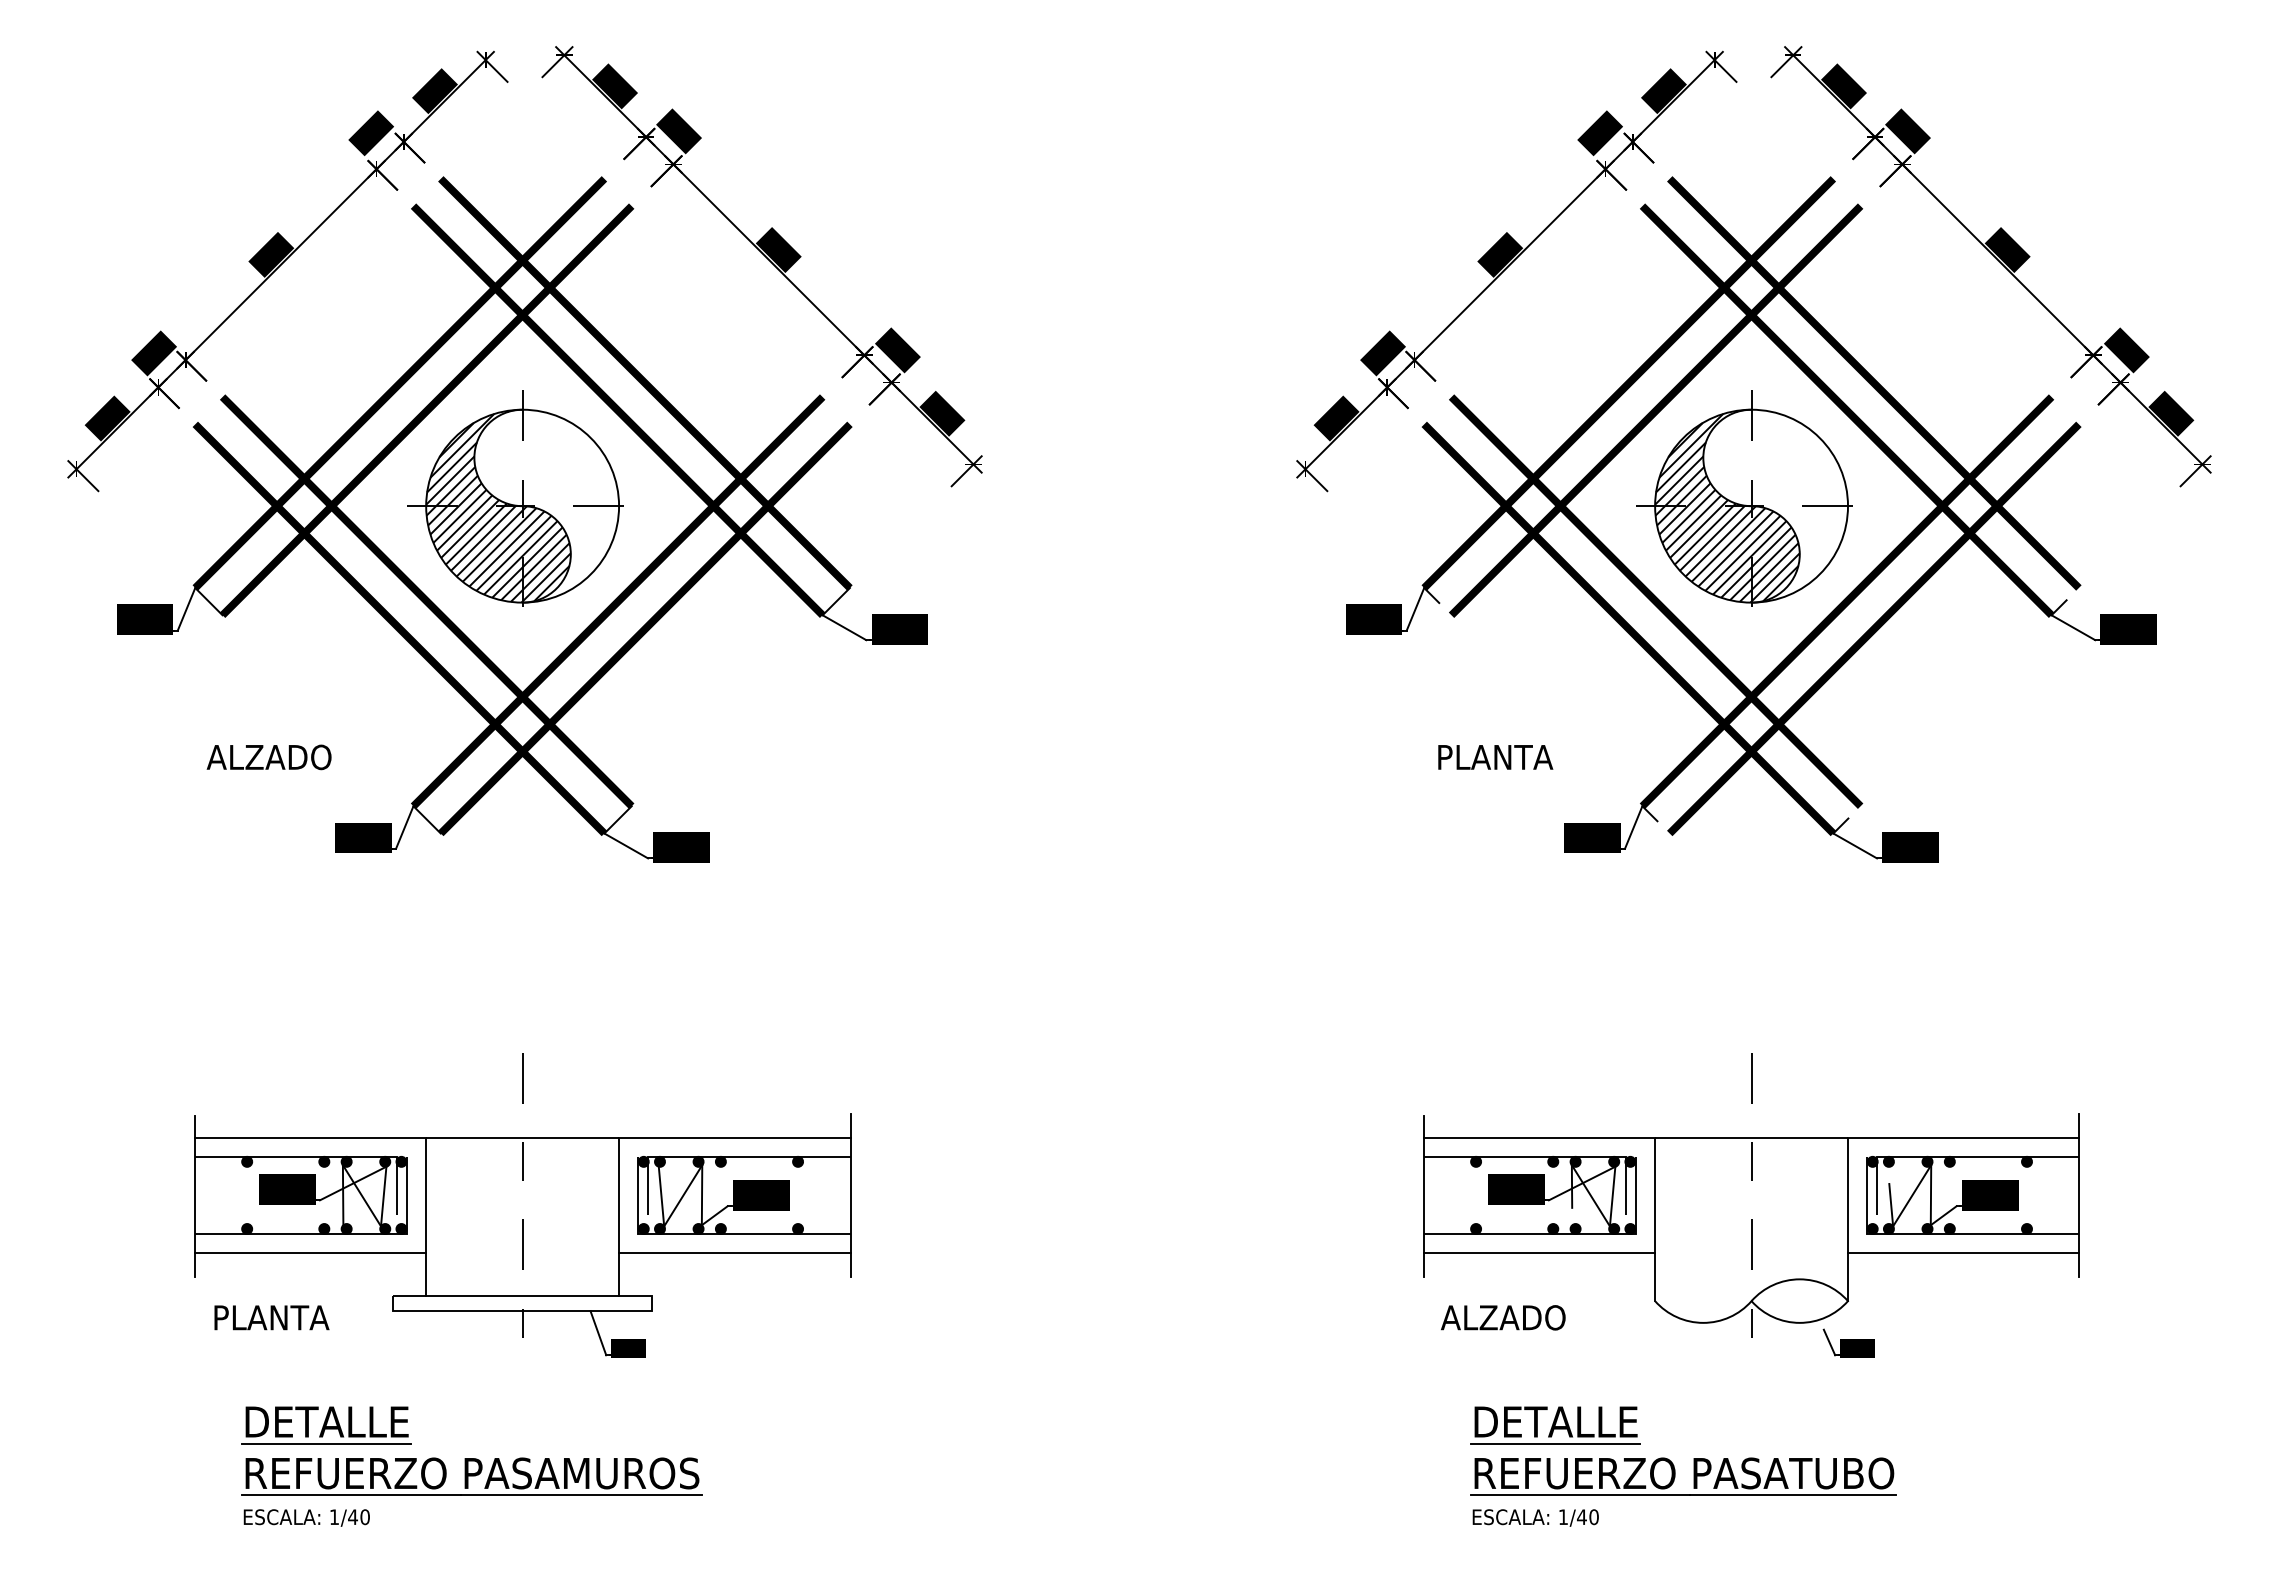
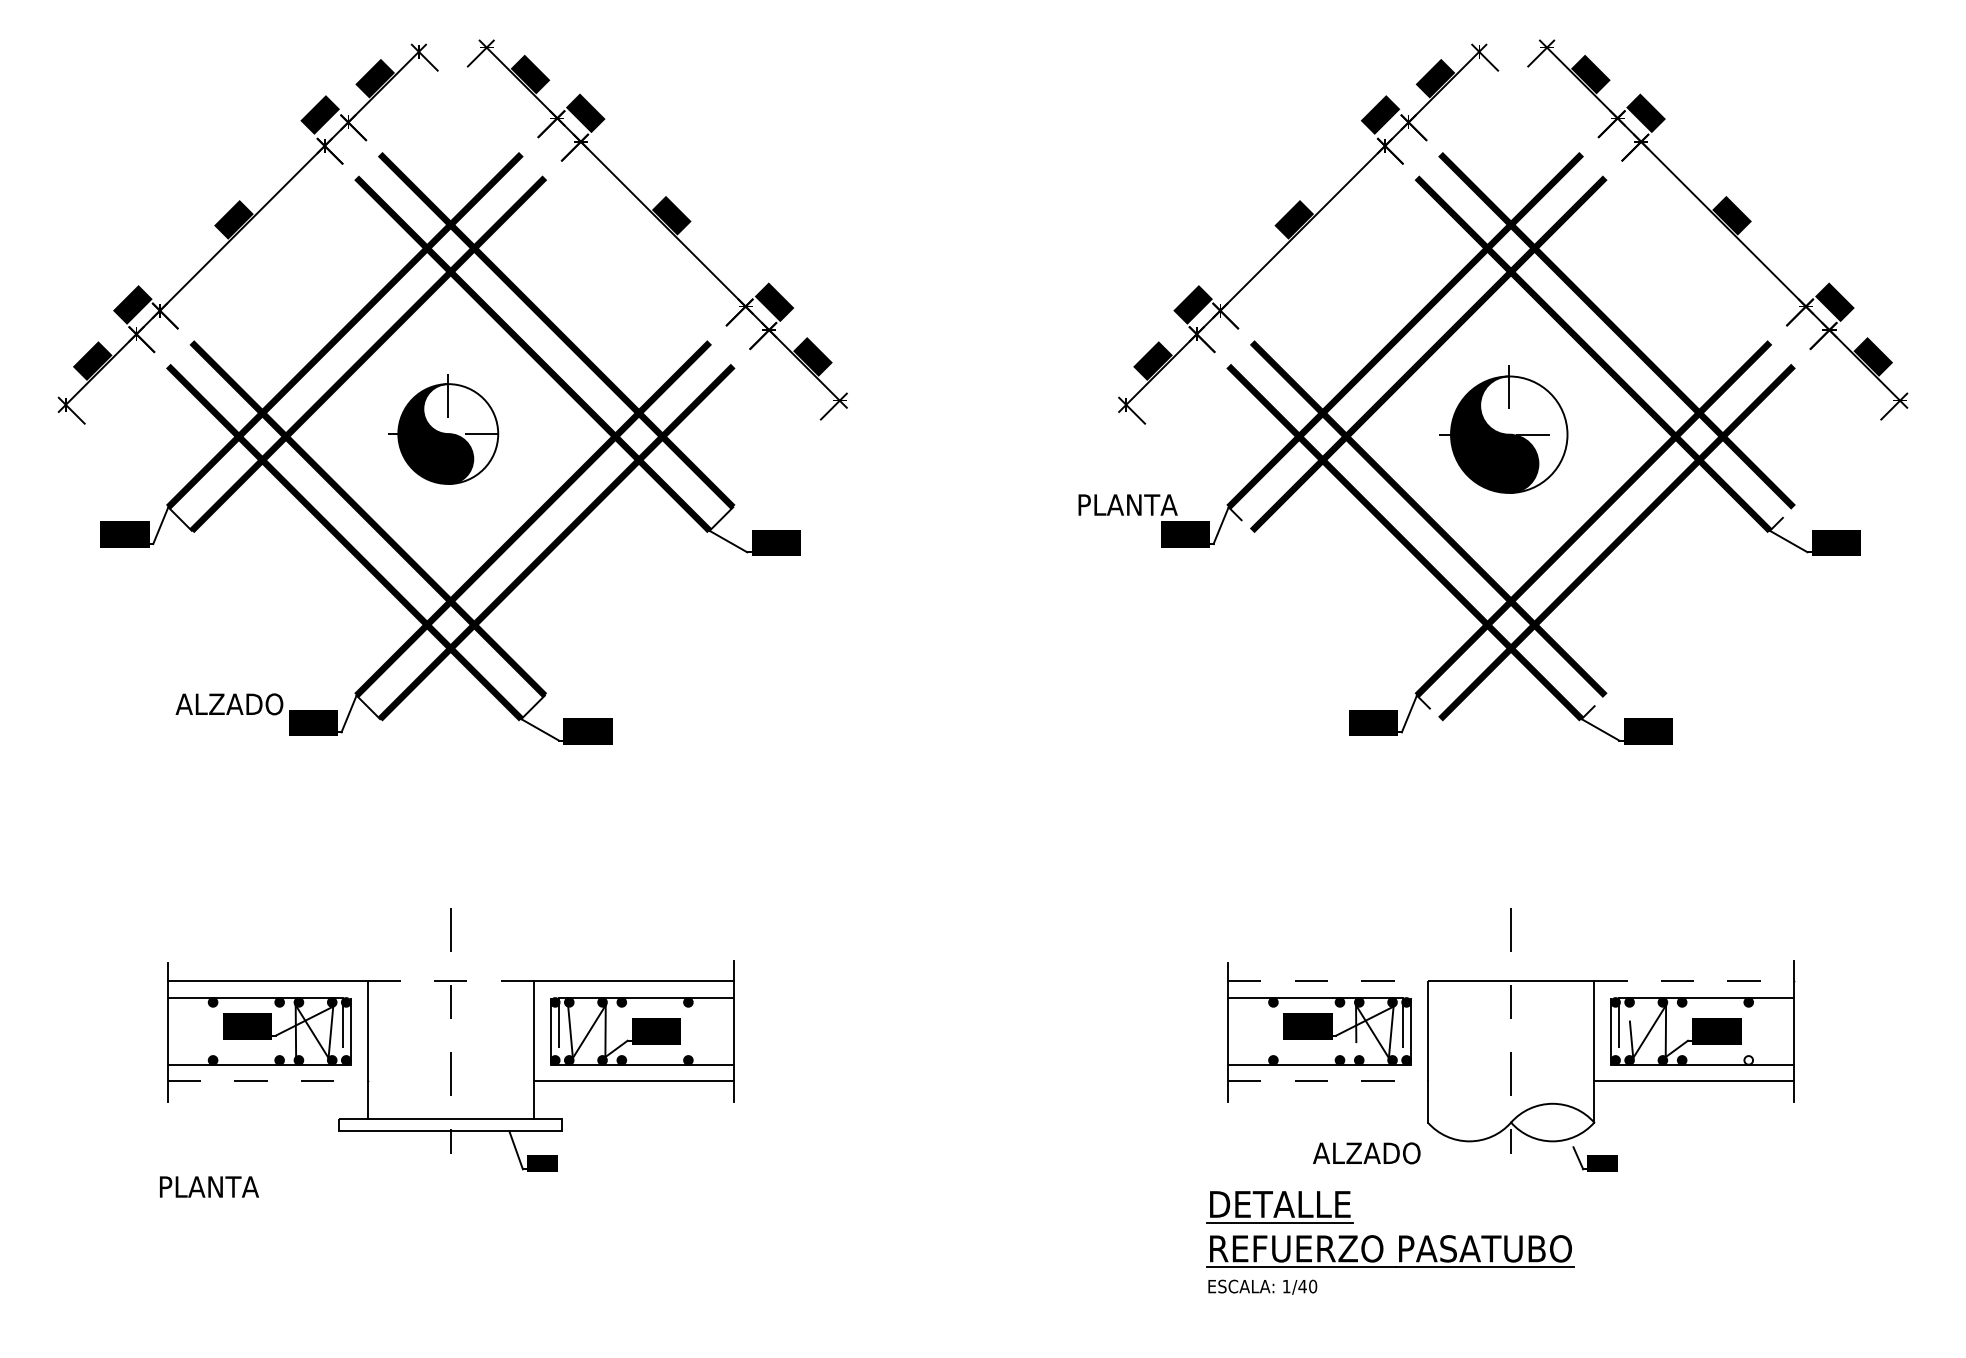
part: (515, 498) -> (444, 430), size x0.6
part: (1744, 498) -> (1504, 430), size x0.7
text: (268, 757) -> (228, 704), moved
text: (1495, 757) -> (1127, 505), moved
line: (523, 1137) -> (451, 981), solid -> dashed
line: (1539, 1137) -> (1328, 981), solid -> dashed
line: (1963, 1137) -> (1693, 981), solid -> dashed
fill: (2026, 1229) -> (1748, 1060), removed
line: (310, 1253) -> (267, 1081), solid -> dashed
line: (1539, 1253) -> (1328, 1081), solid -> dashed
text: (271, 1317) -> (209, 1186), moved
text: (1503, 1317) -> (1366, 1153), moved
part: (471, 1466) -> (406, 1265), removed
part: (1675, 1469) -> (1383, 1245), moved

